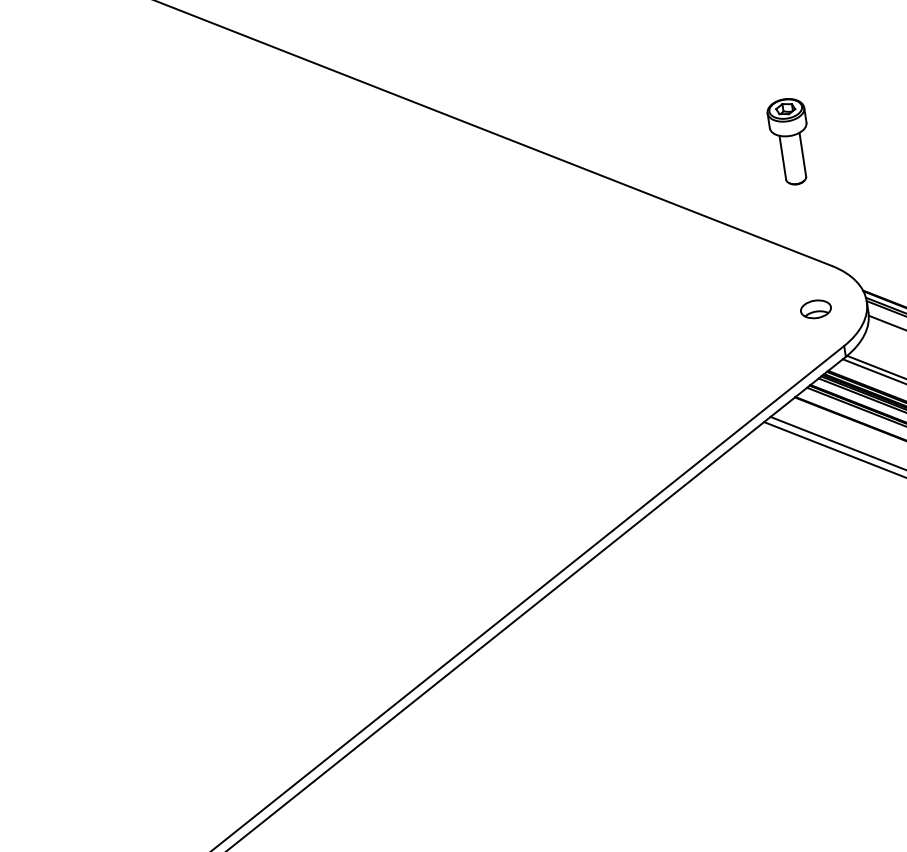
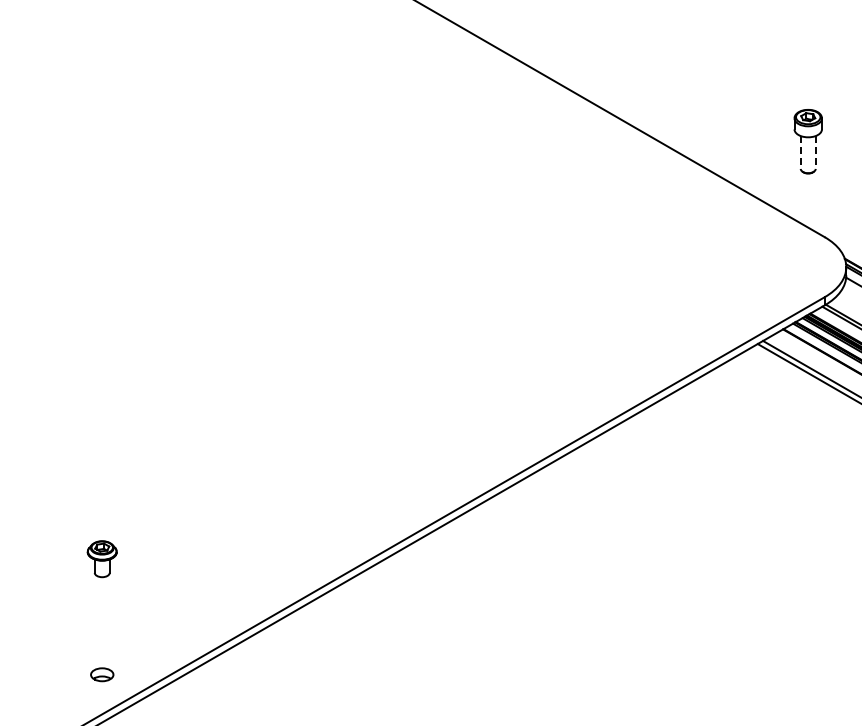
line: (802, 156) -> (815, 153), solid -> dashed
line: (782, 159) -> (800, 153), solid -> dashed
part: (816, 308) -> (808, 266), removed

